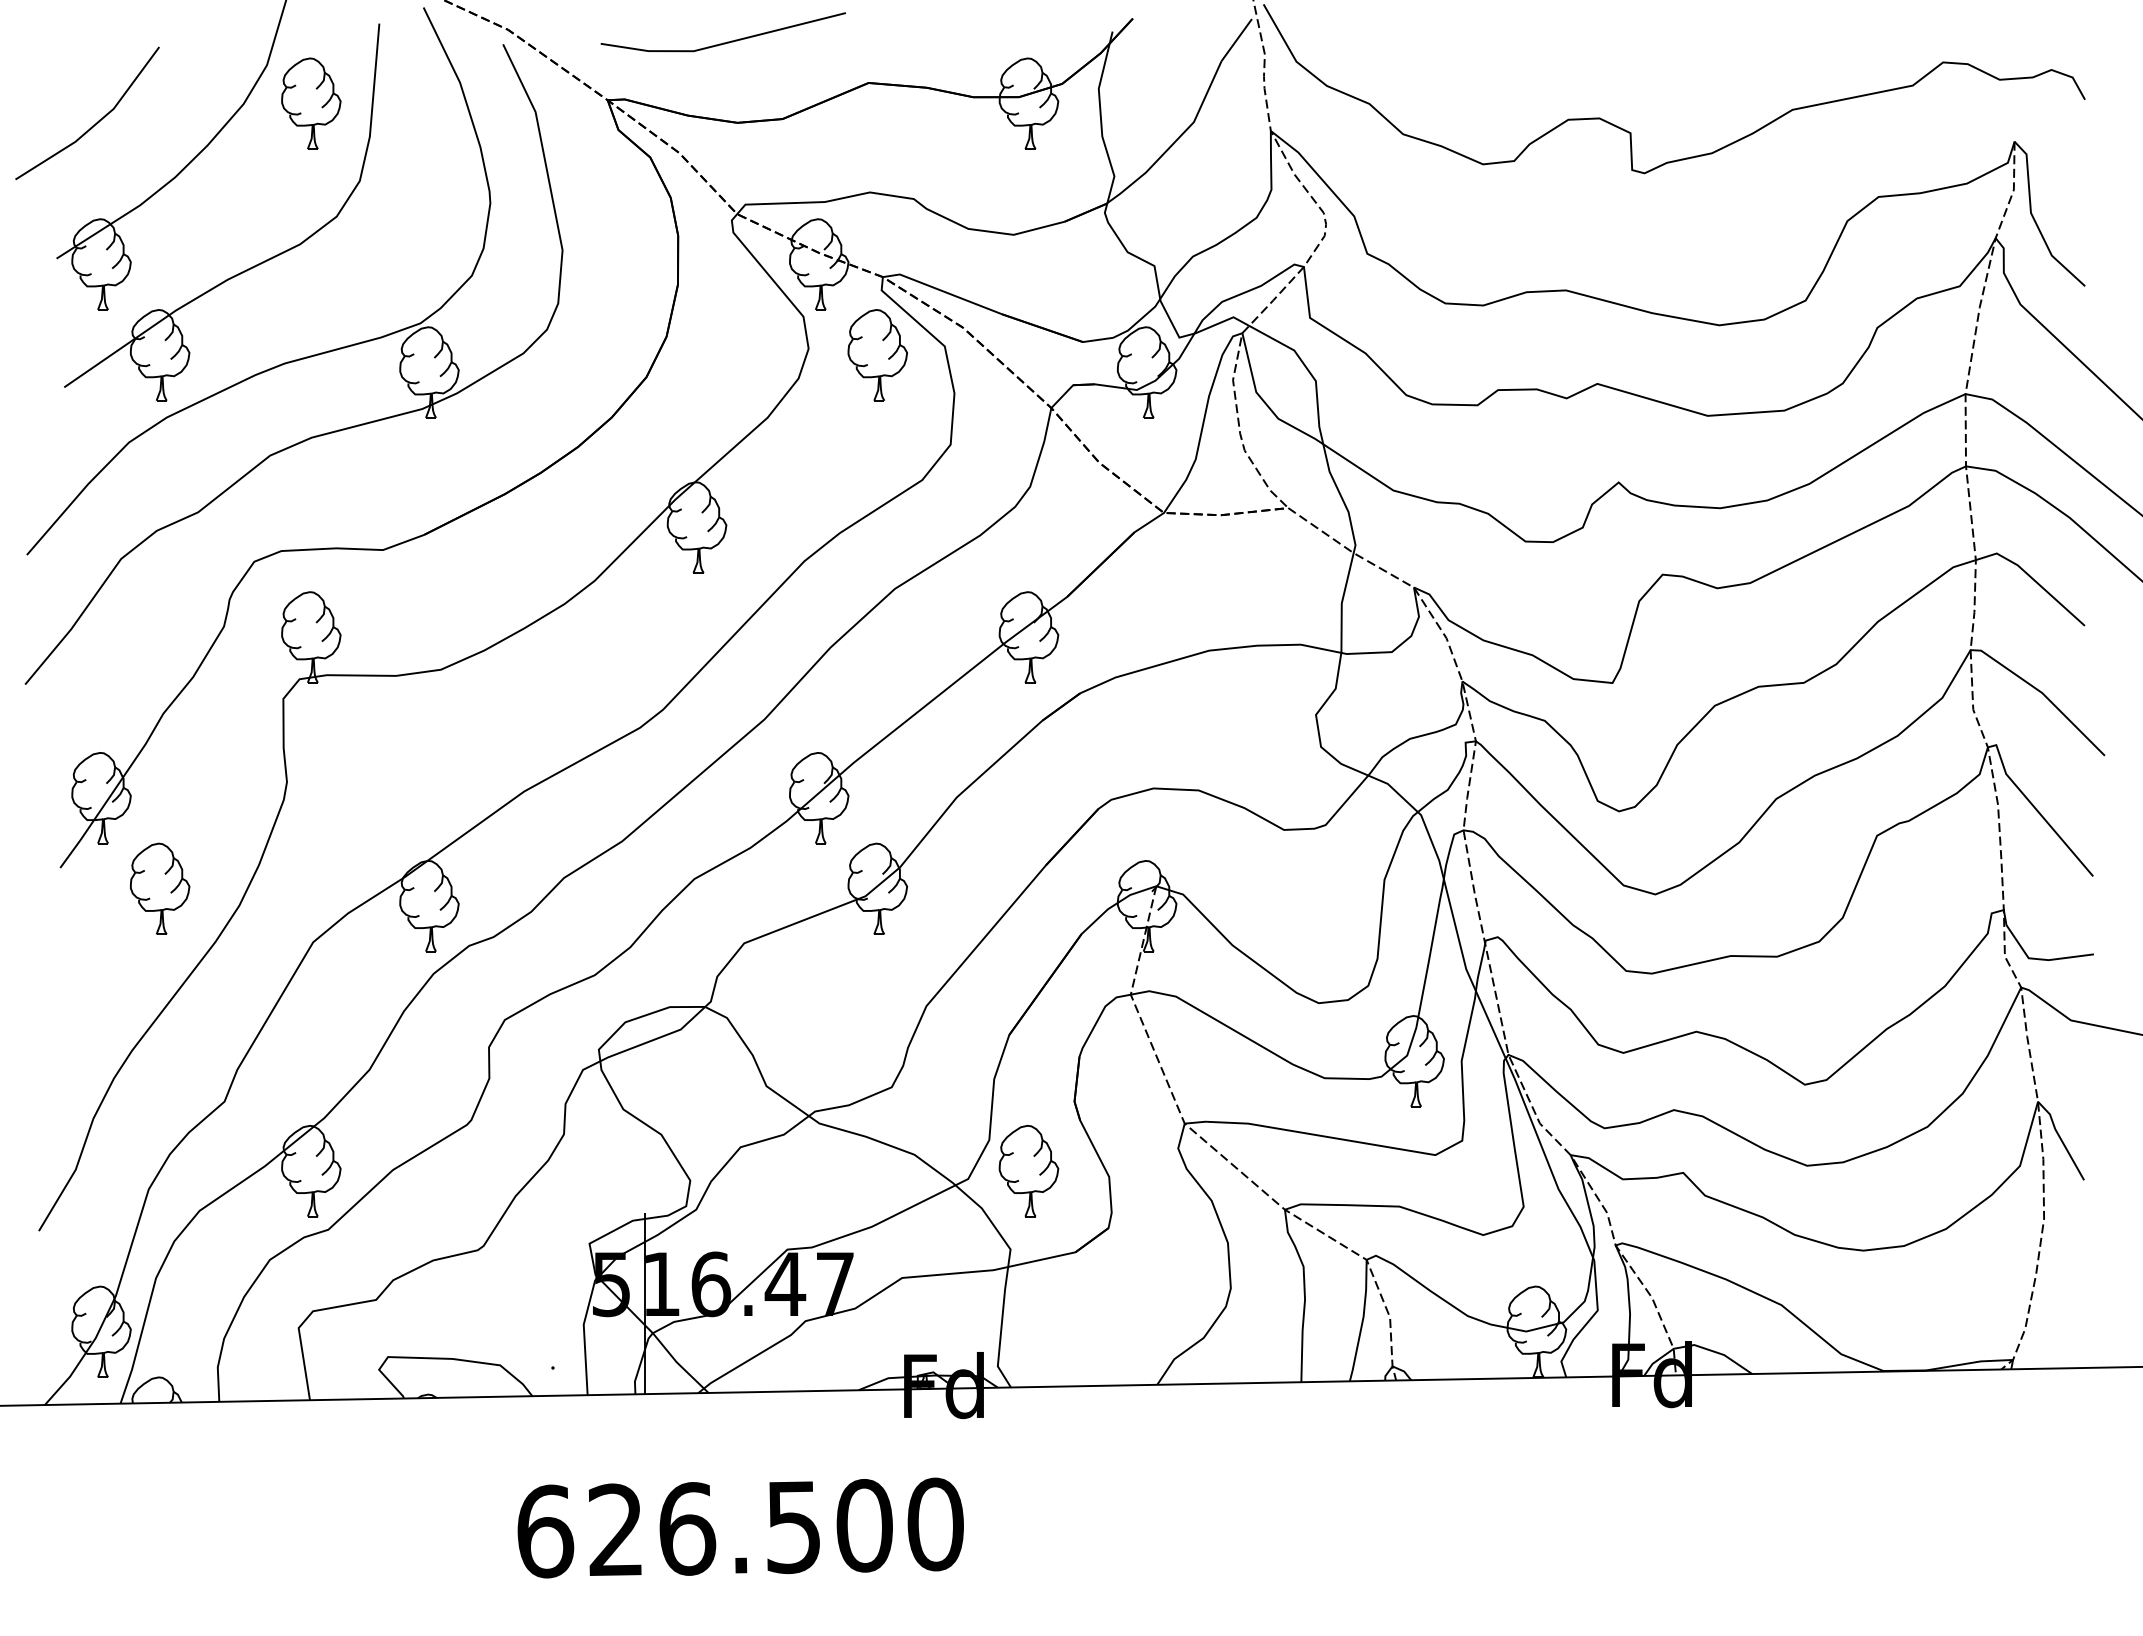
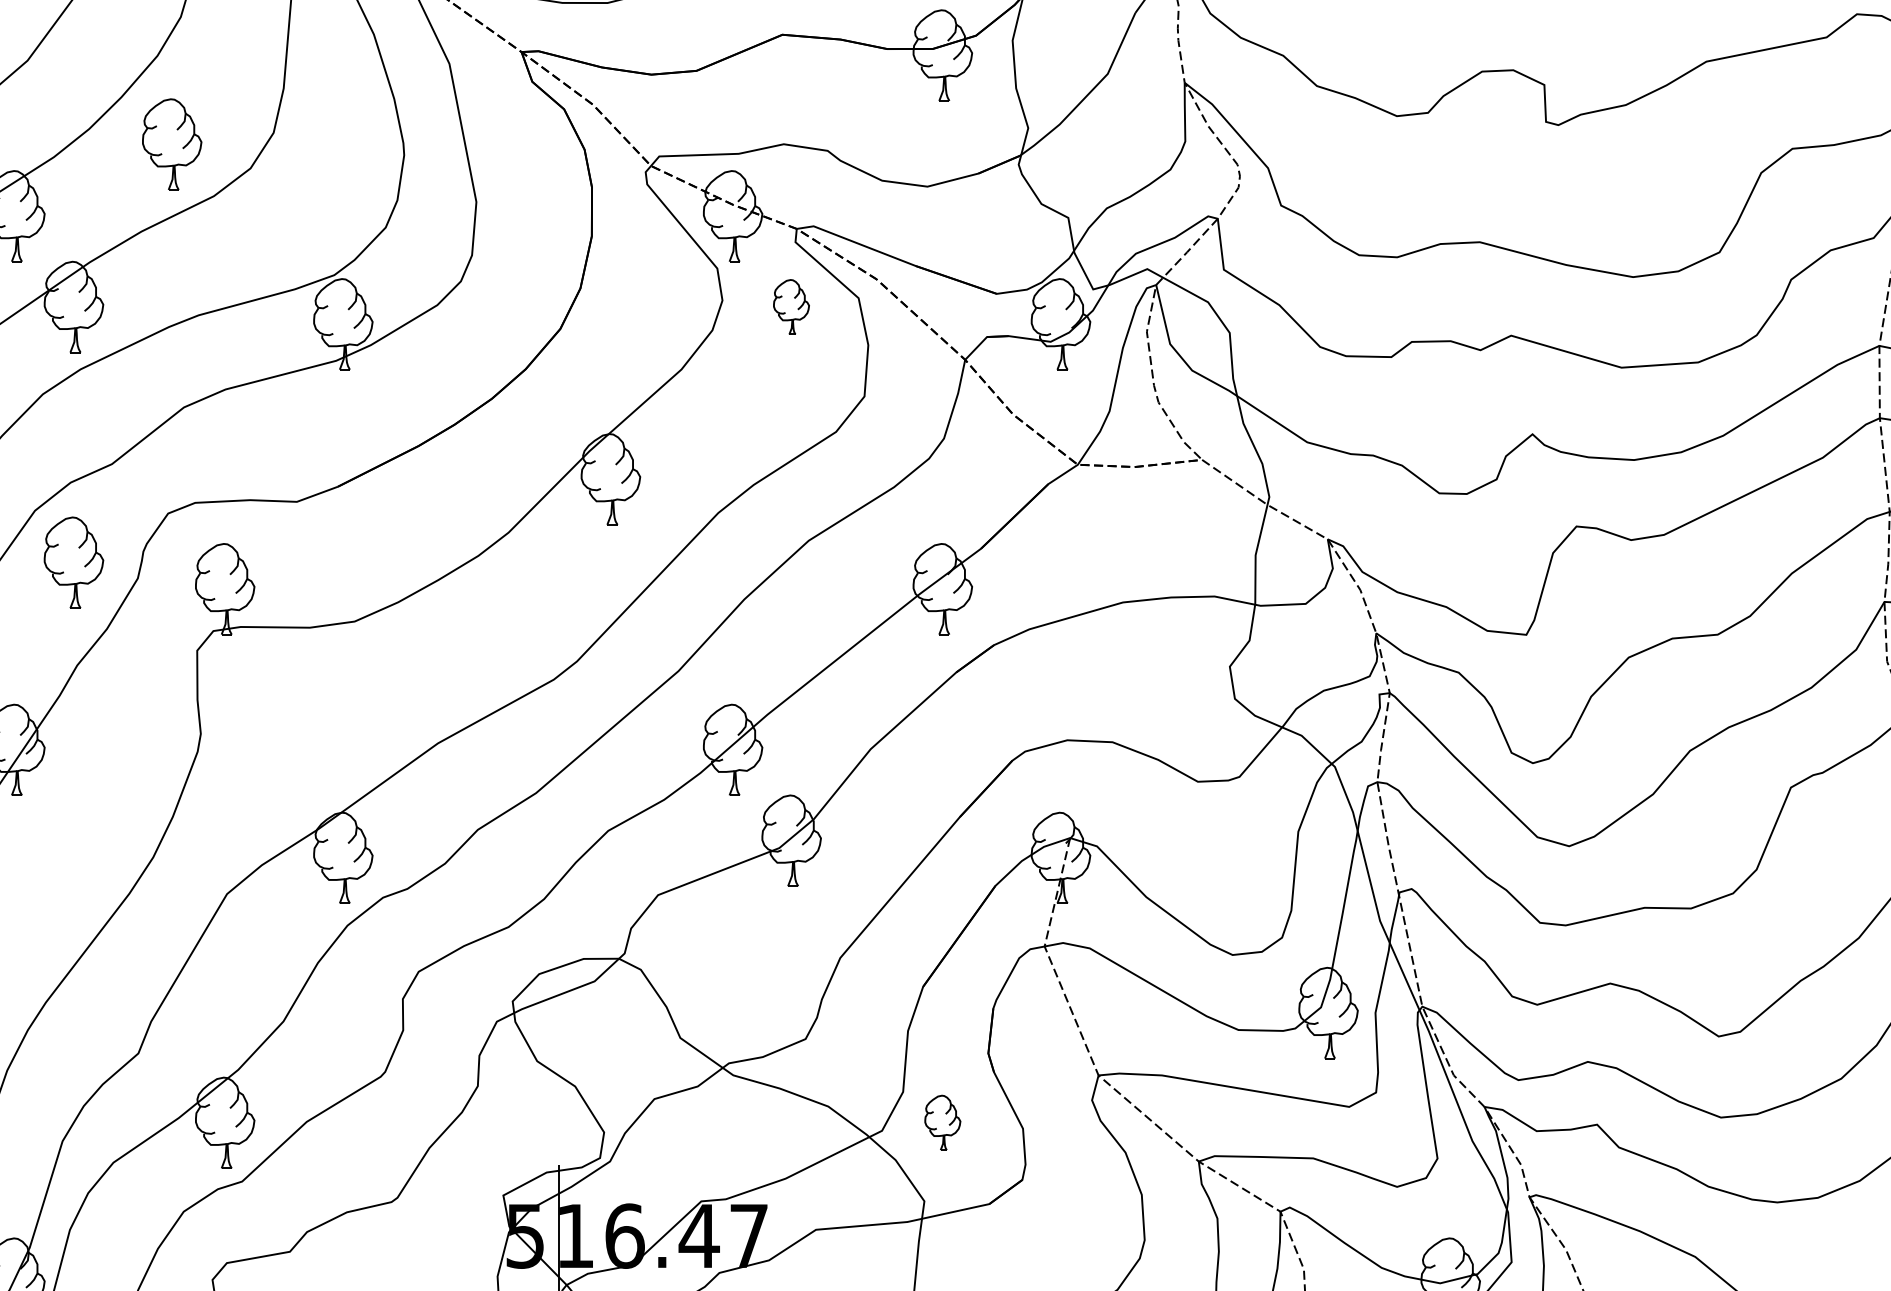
part: (311, 103) -> (172, 144), moved
part: (877, 355) -> (791, 307), size x0.6
part: (160, 888) -> (74, 562), moved
part: (1028, 1170) -> (942, 1122), size x0.6

